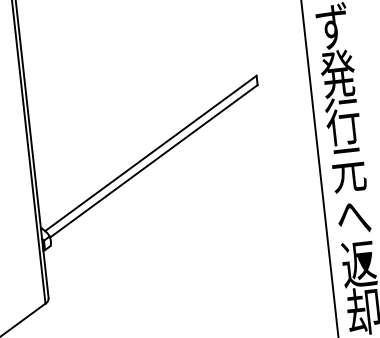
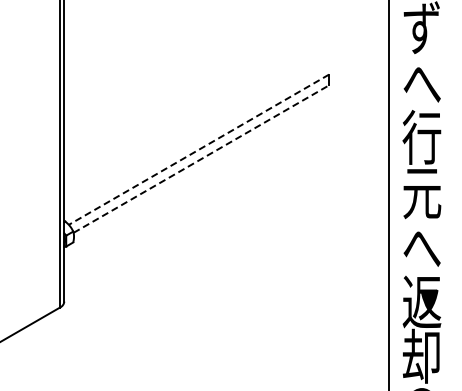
text: (337, 73) -> (421, 82), 発 -> へ
line: (150, 153) -> (198, 149), solid -> dashed
line: (154, 161) -> (201, 159), solid -> dashed

